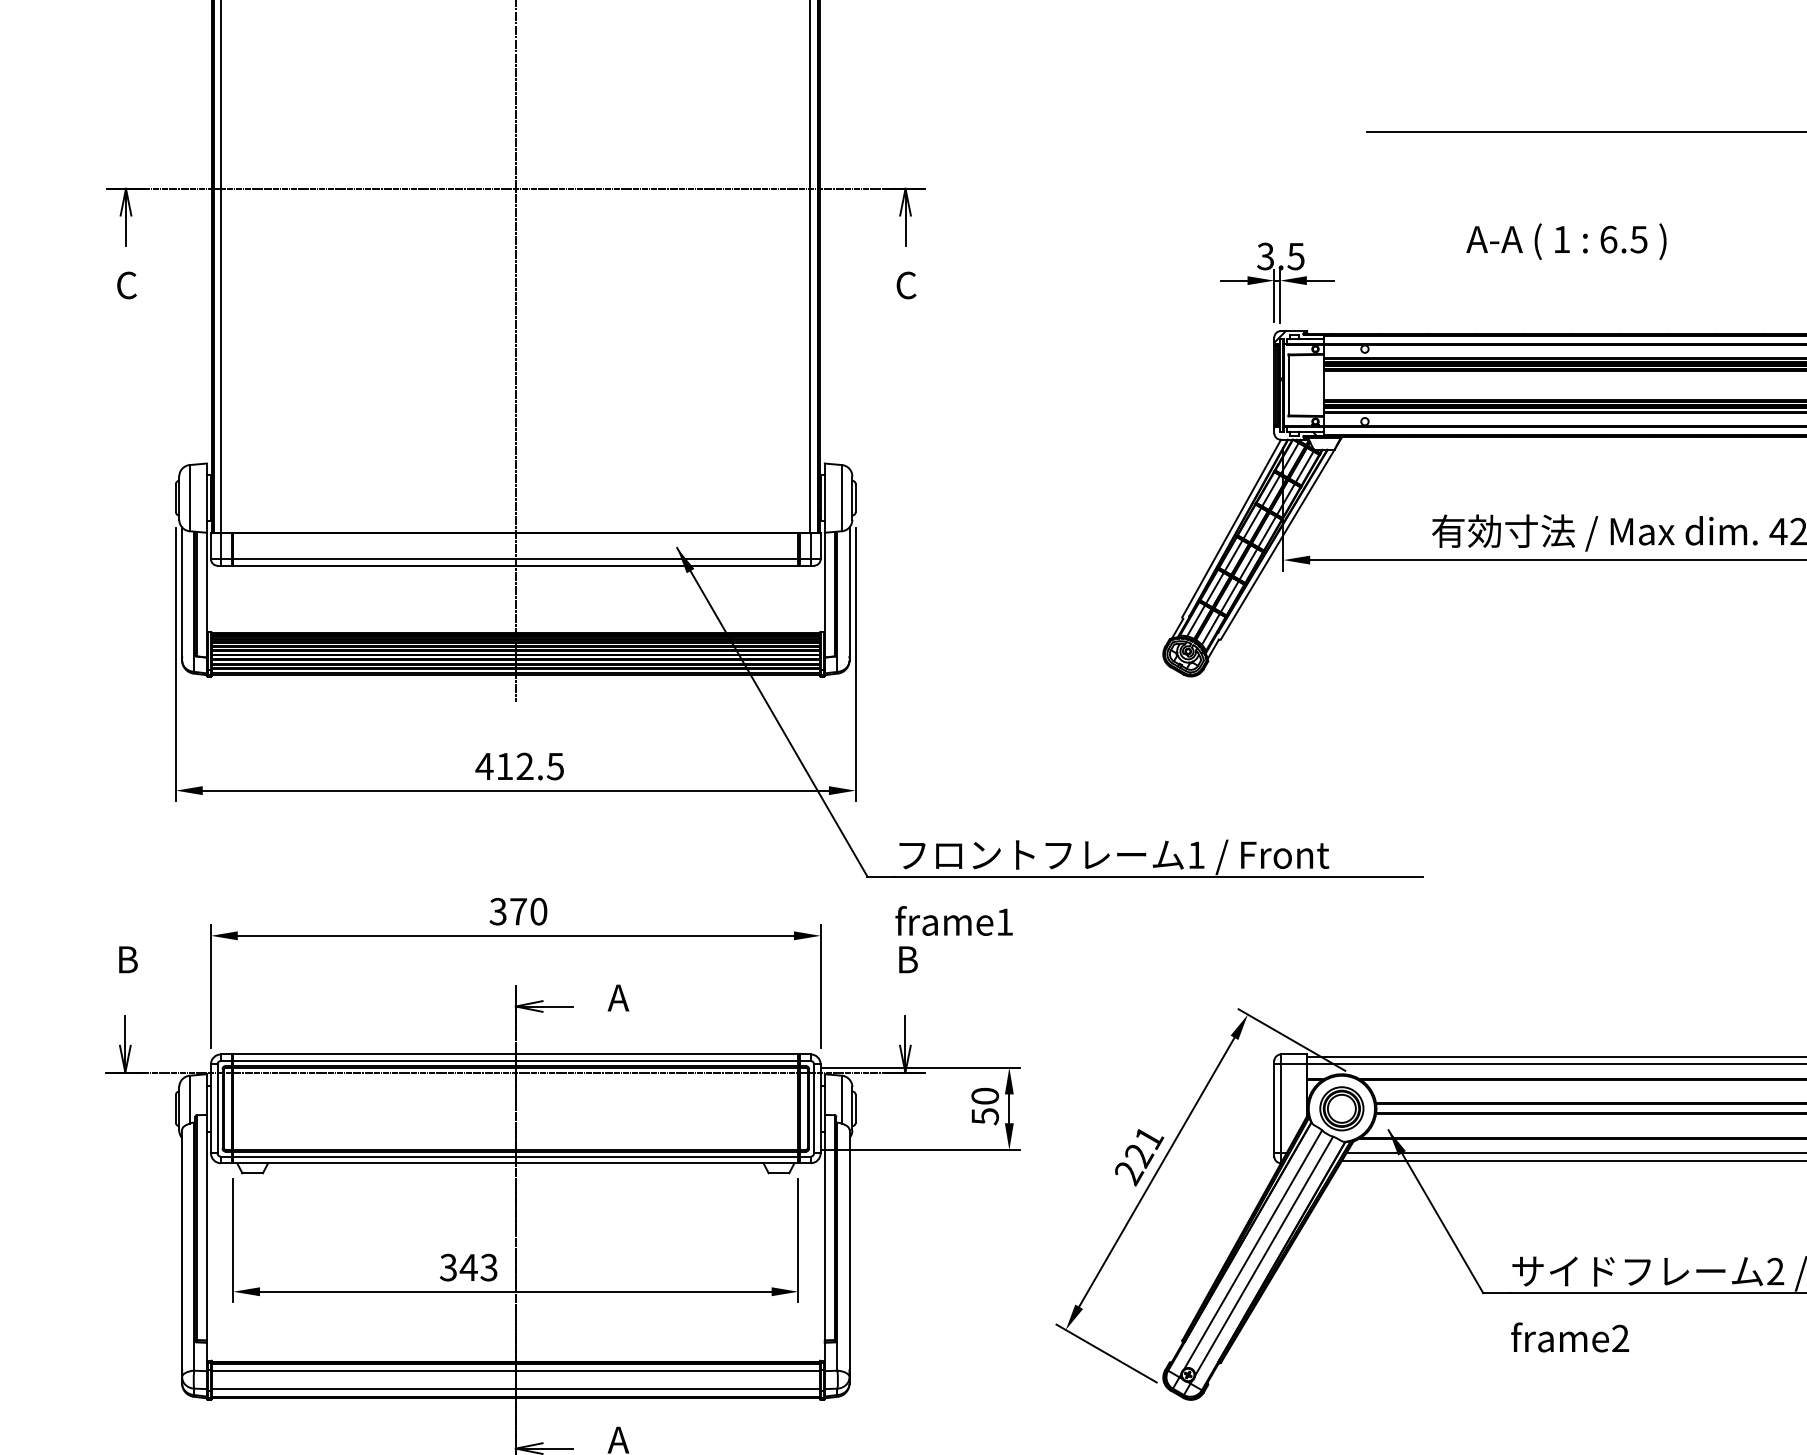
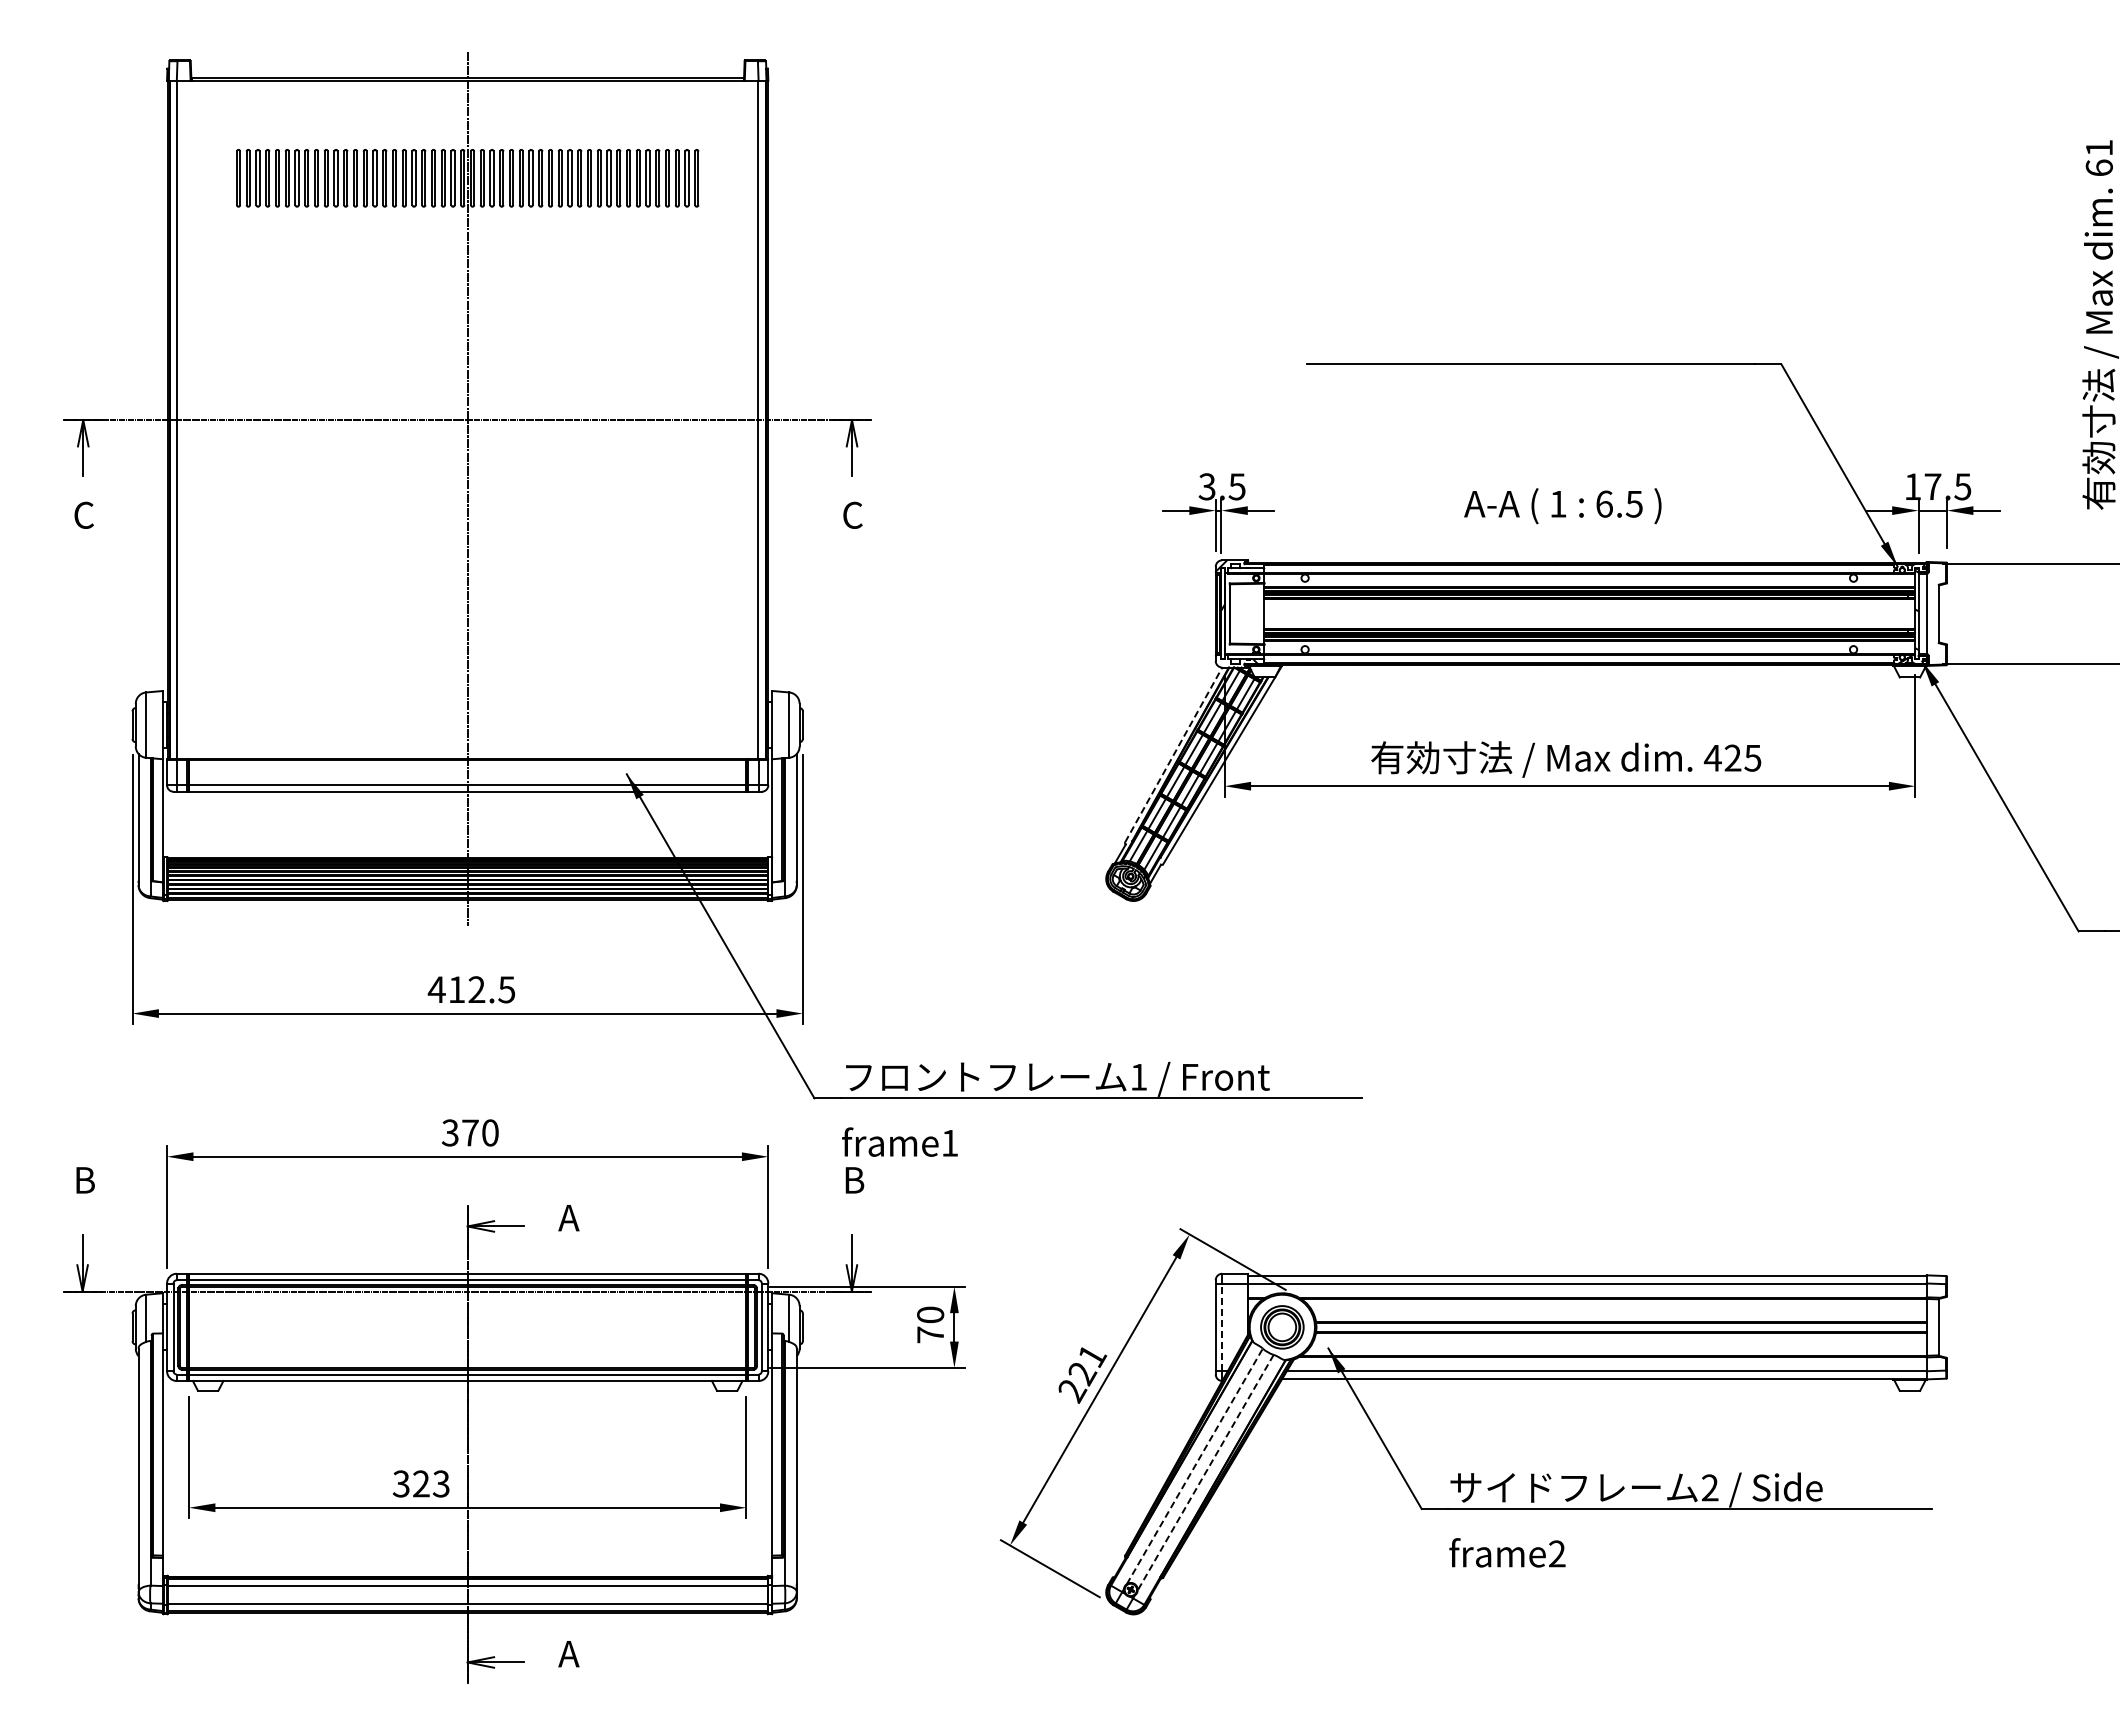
text: (1566, 241) -> (1562, 506), moved
line: (1231, 527) -> (1173, 754), solid -> dashed
line: (1281, 1108) -> (1222, 1327), solid -> dashed
text: (985, 1116) -> (930, 1334), 50 -> 70
line: (1253, 1248) -> (1195, 1465), solid -> dashed
line: (1263, 1257) -> (1205, 1473), solid -> dashed
text: (468, 1267) -> (421, 1483), 343 -> 323

